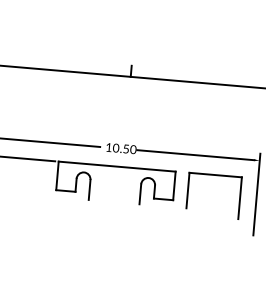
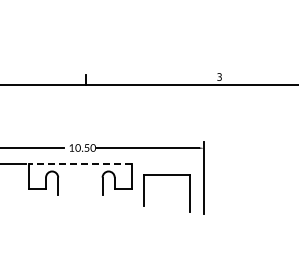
line: (116, 166) -> (79, 163), solid -> dashed
part: (215, 175) -> (166, 175), moved

